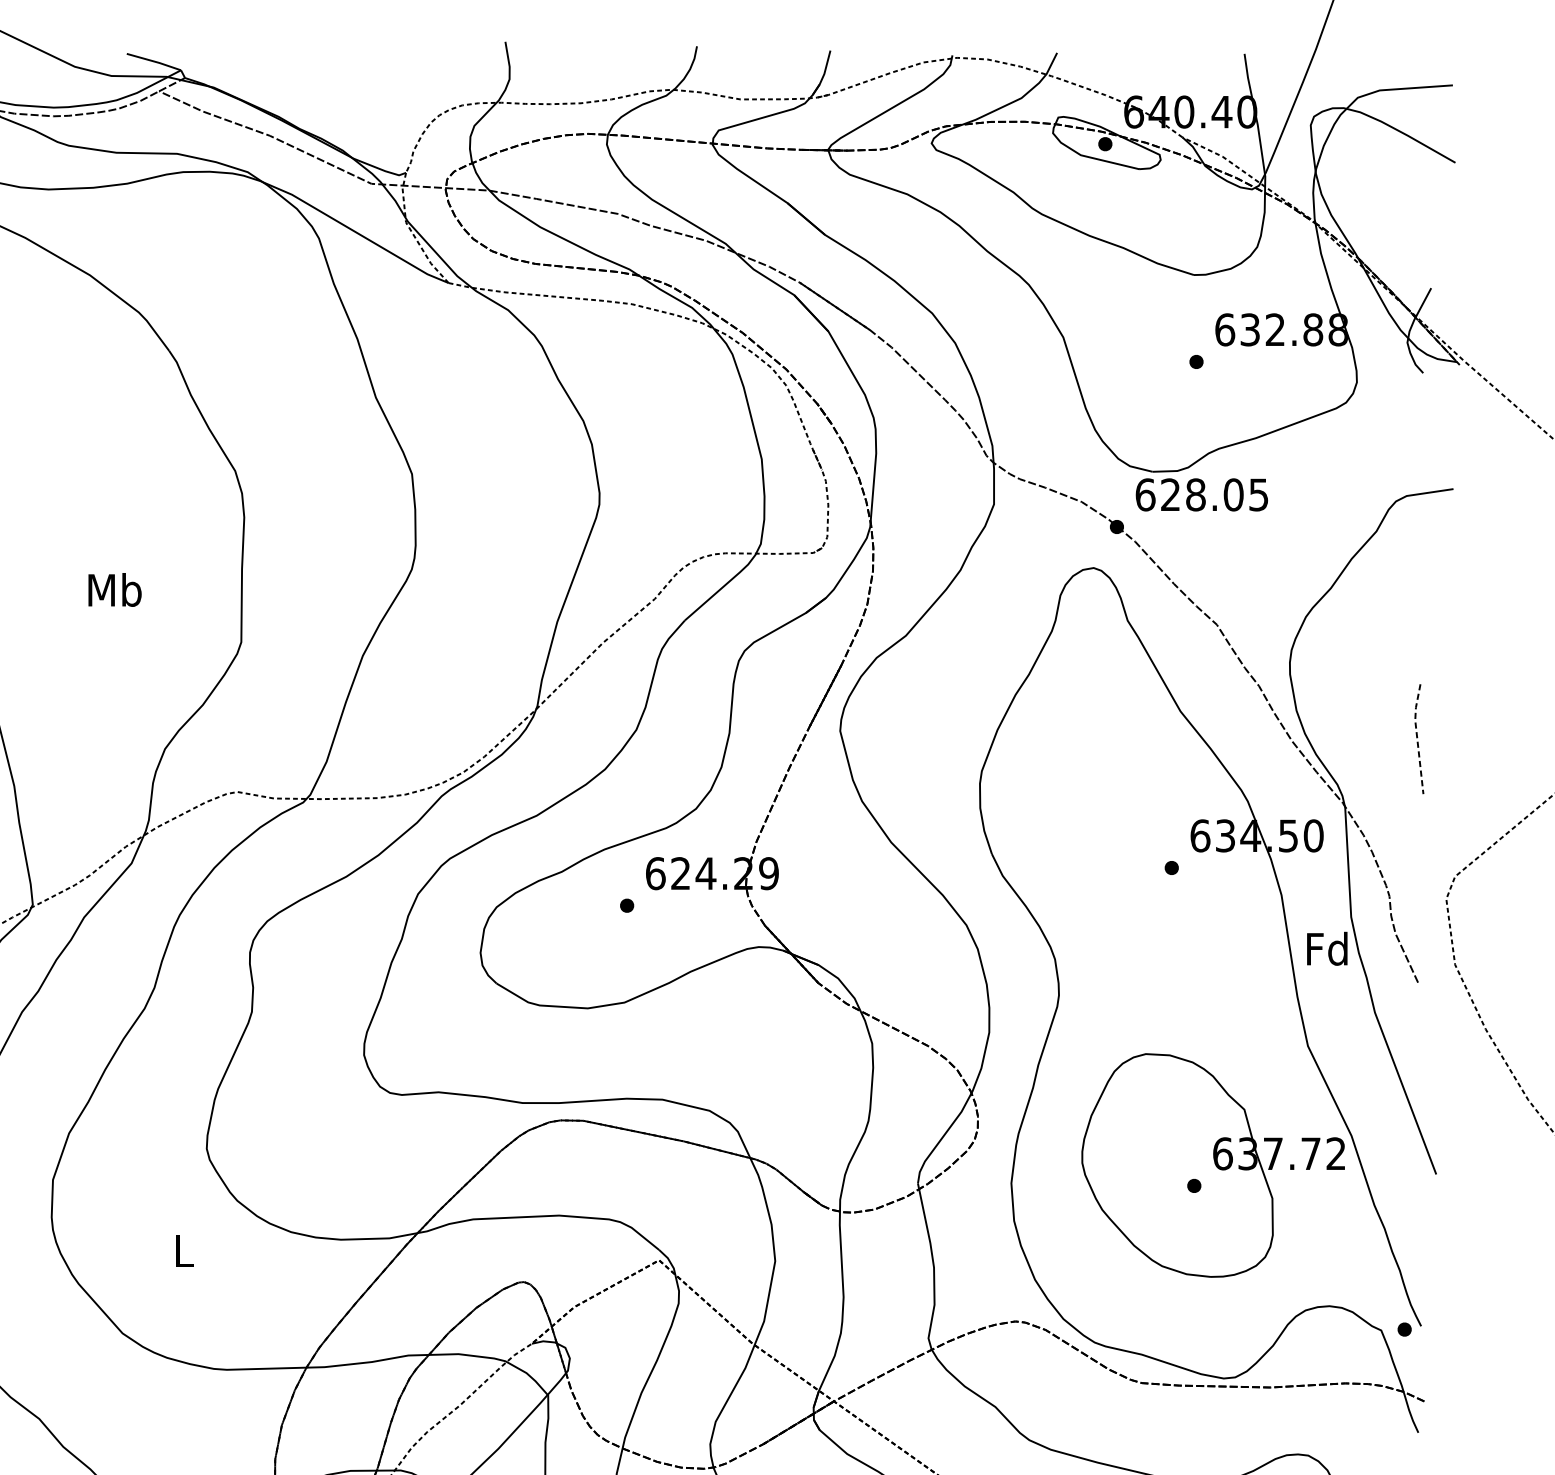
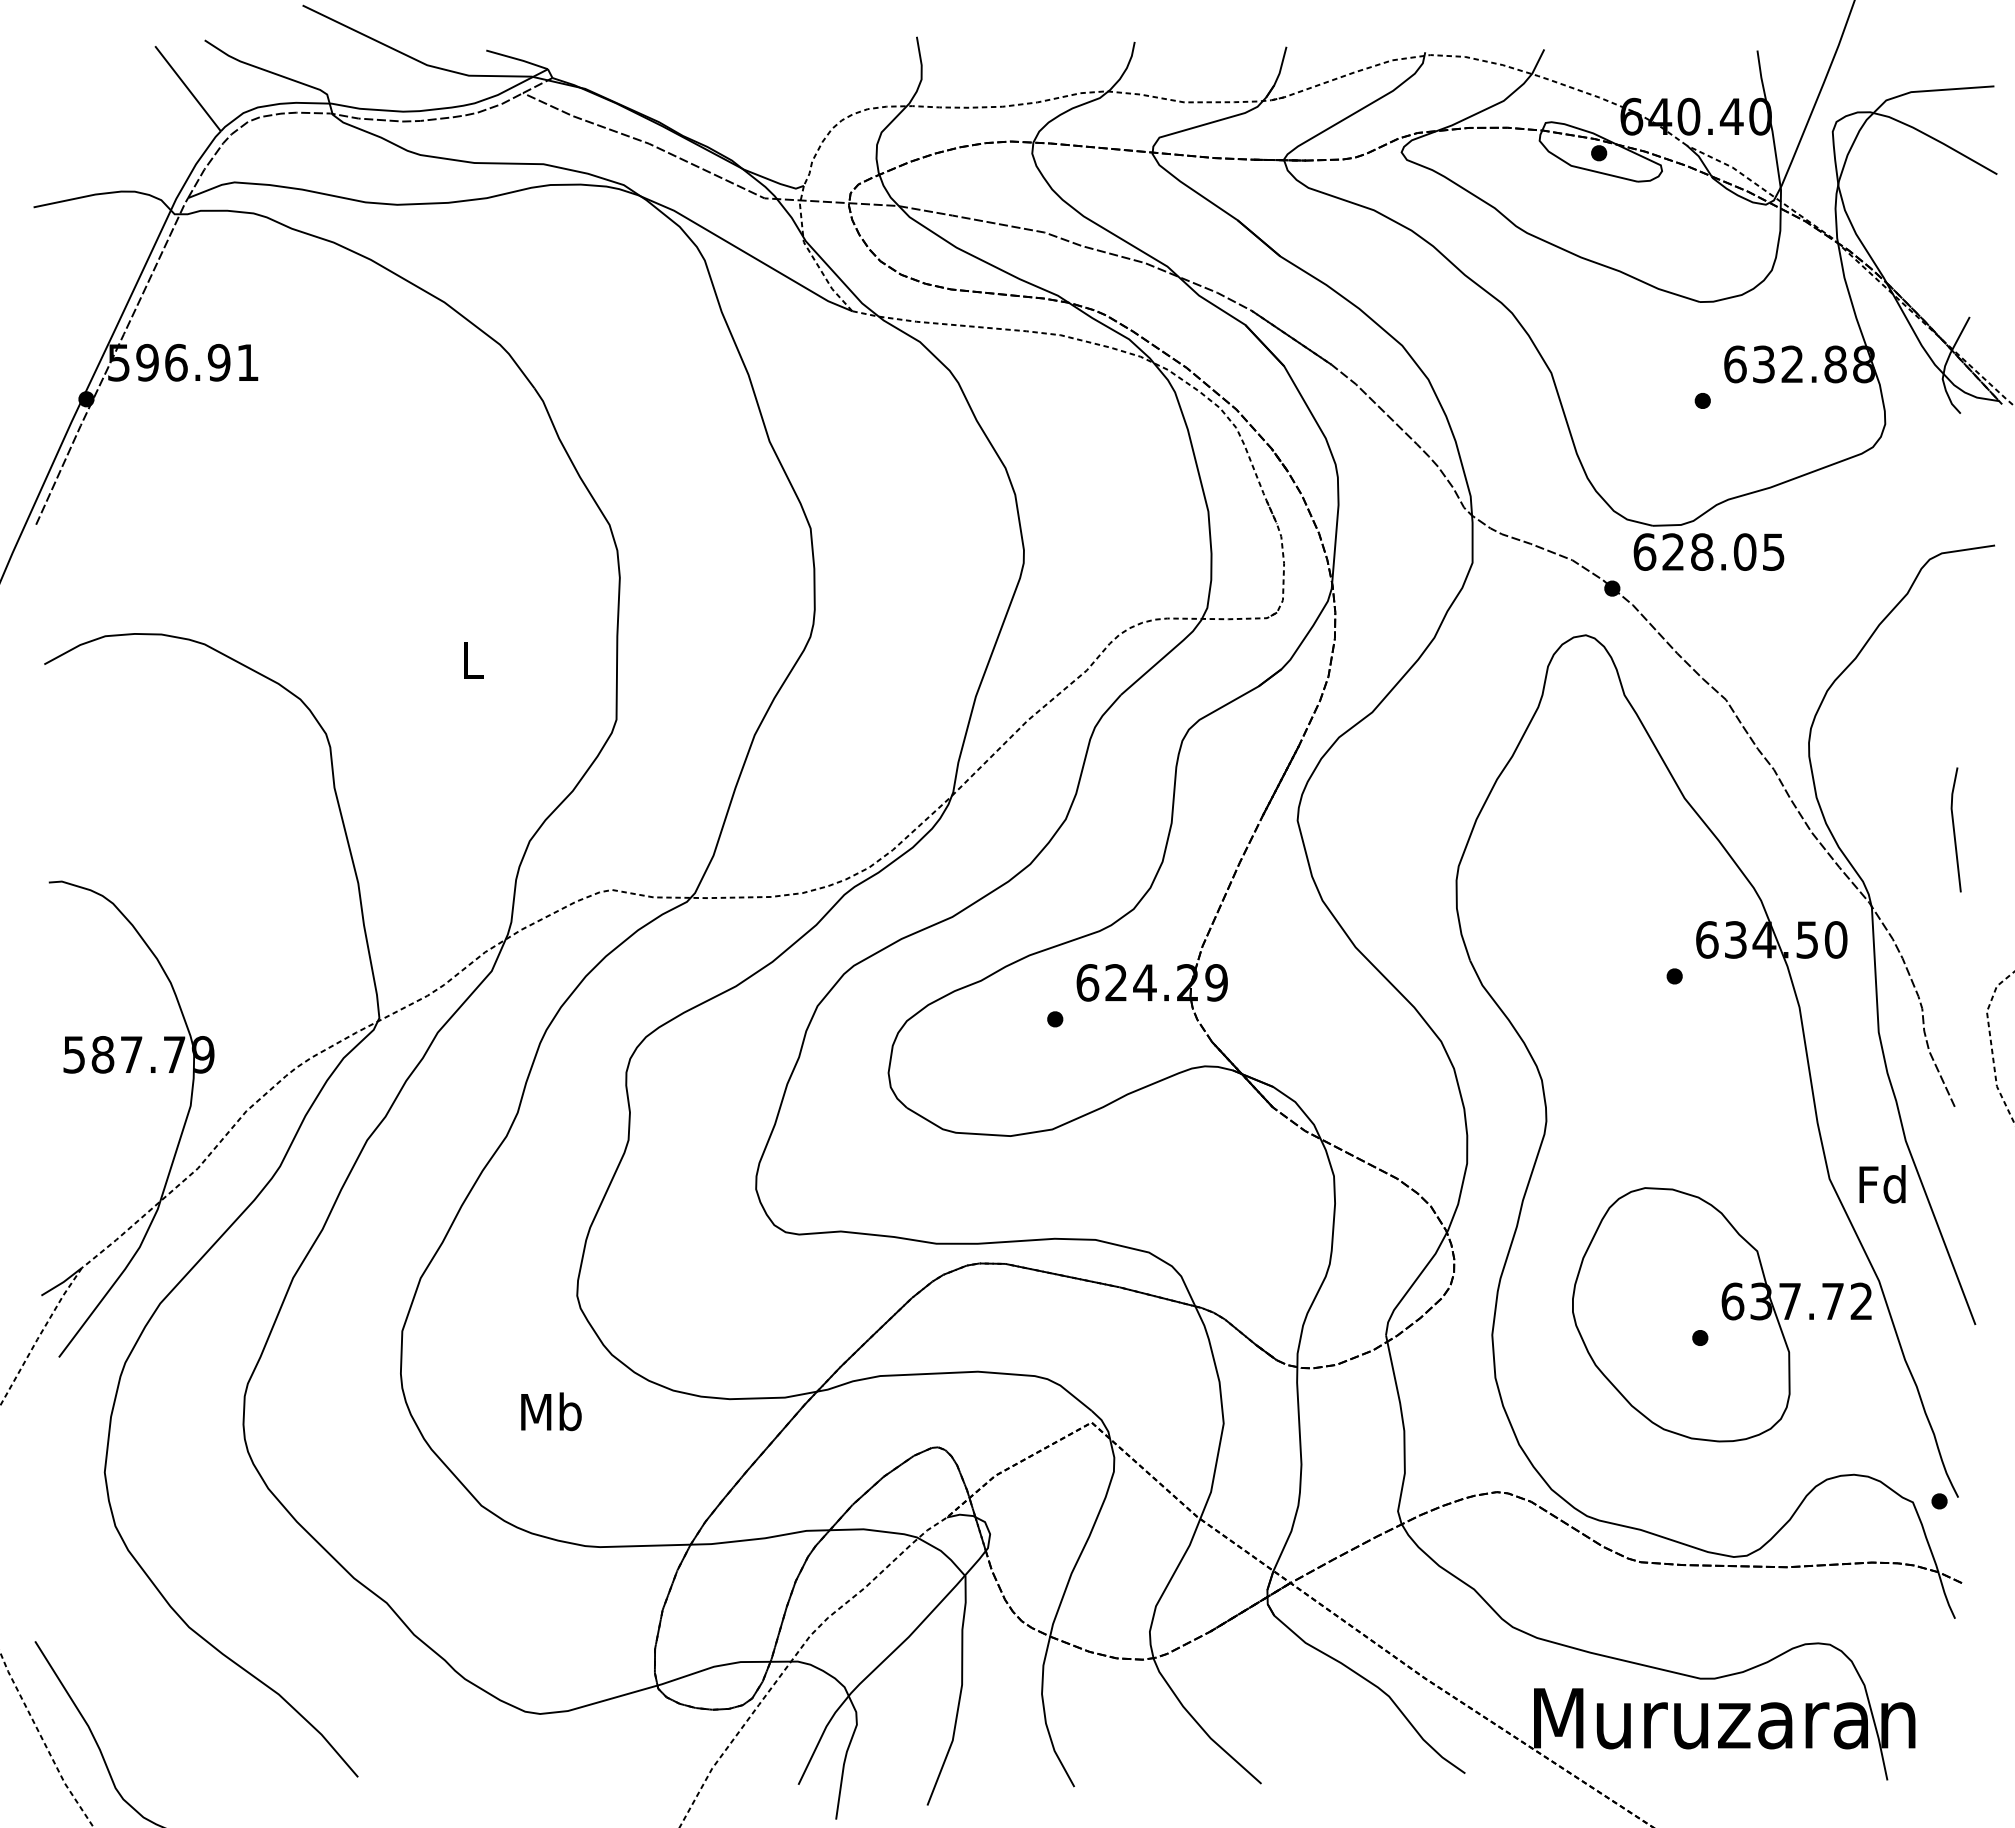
text: (114, 589) -> (472, 659), Mb -> L
line: (1416, 737) -> (1953, 828), dashed -> solid
text: (1327, 948) -> (1882, 1184), moved
text: (184, 1250) -> (551, 1411), L -> Mb

